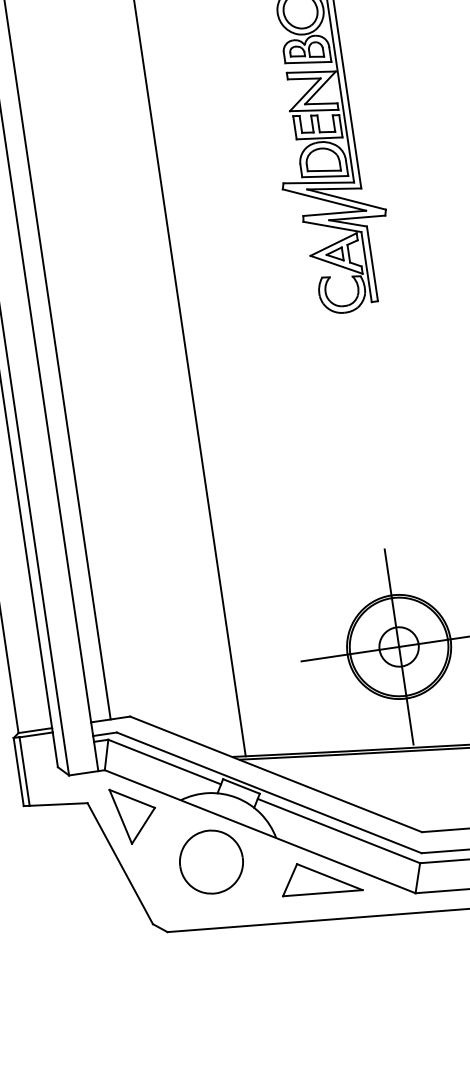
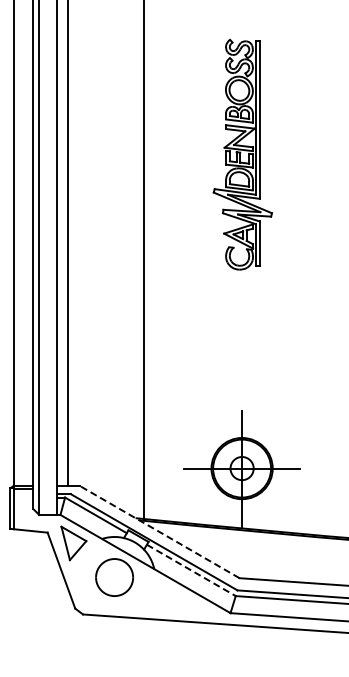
line: (275, 773) -> (159, 531), solid -> dashed
line: (339, 831) -> (191, 570), solid -> dashed
part: (320, 878) -> (176, 596), removed

